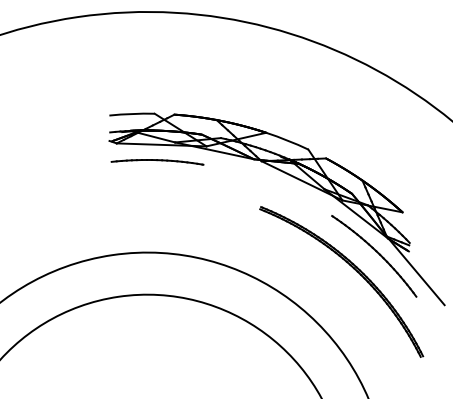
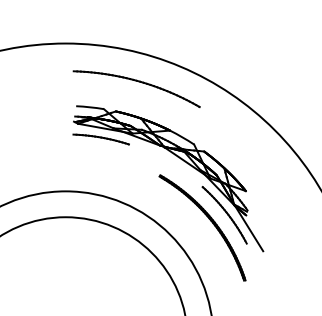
part: (204, 62) -> (138, 82), added

